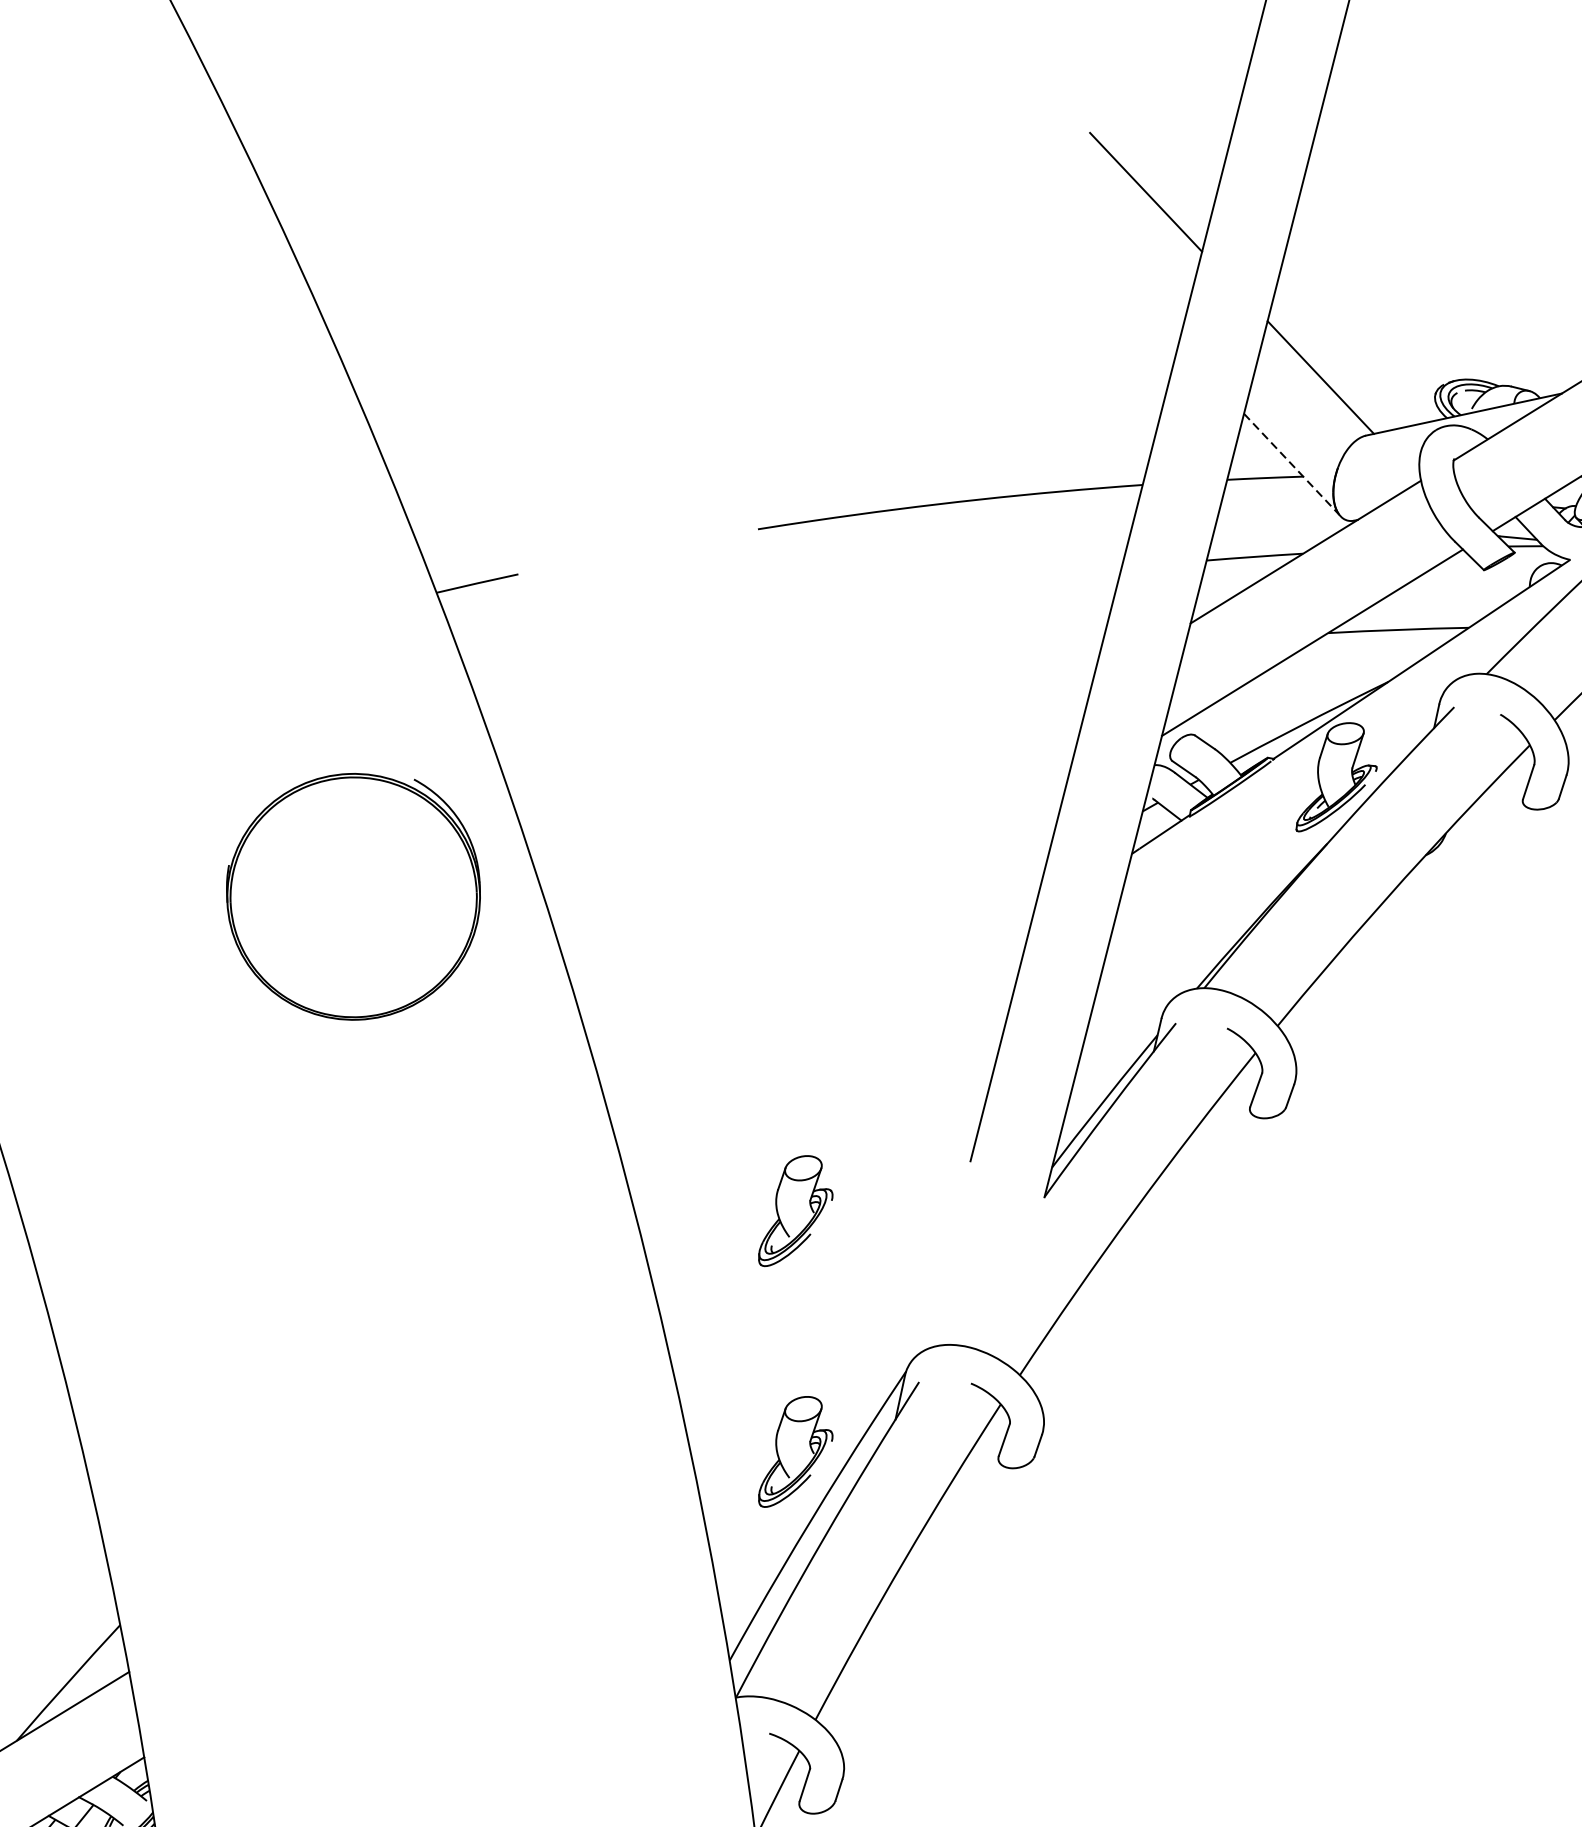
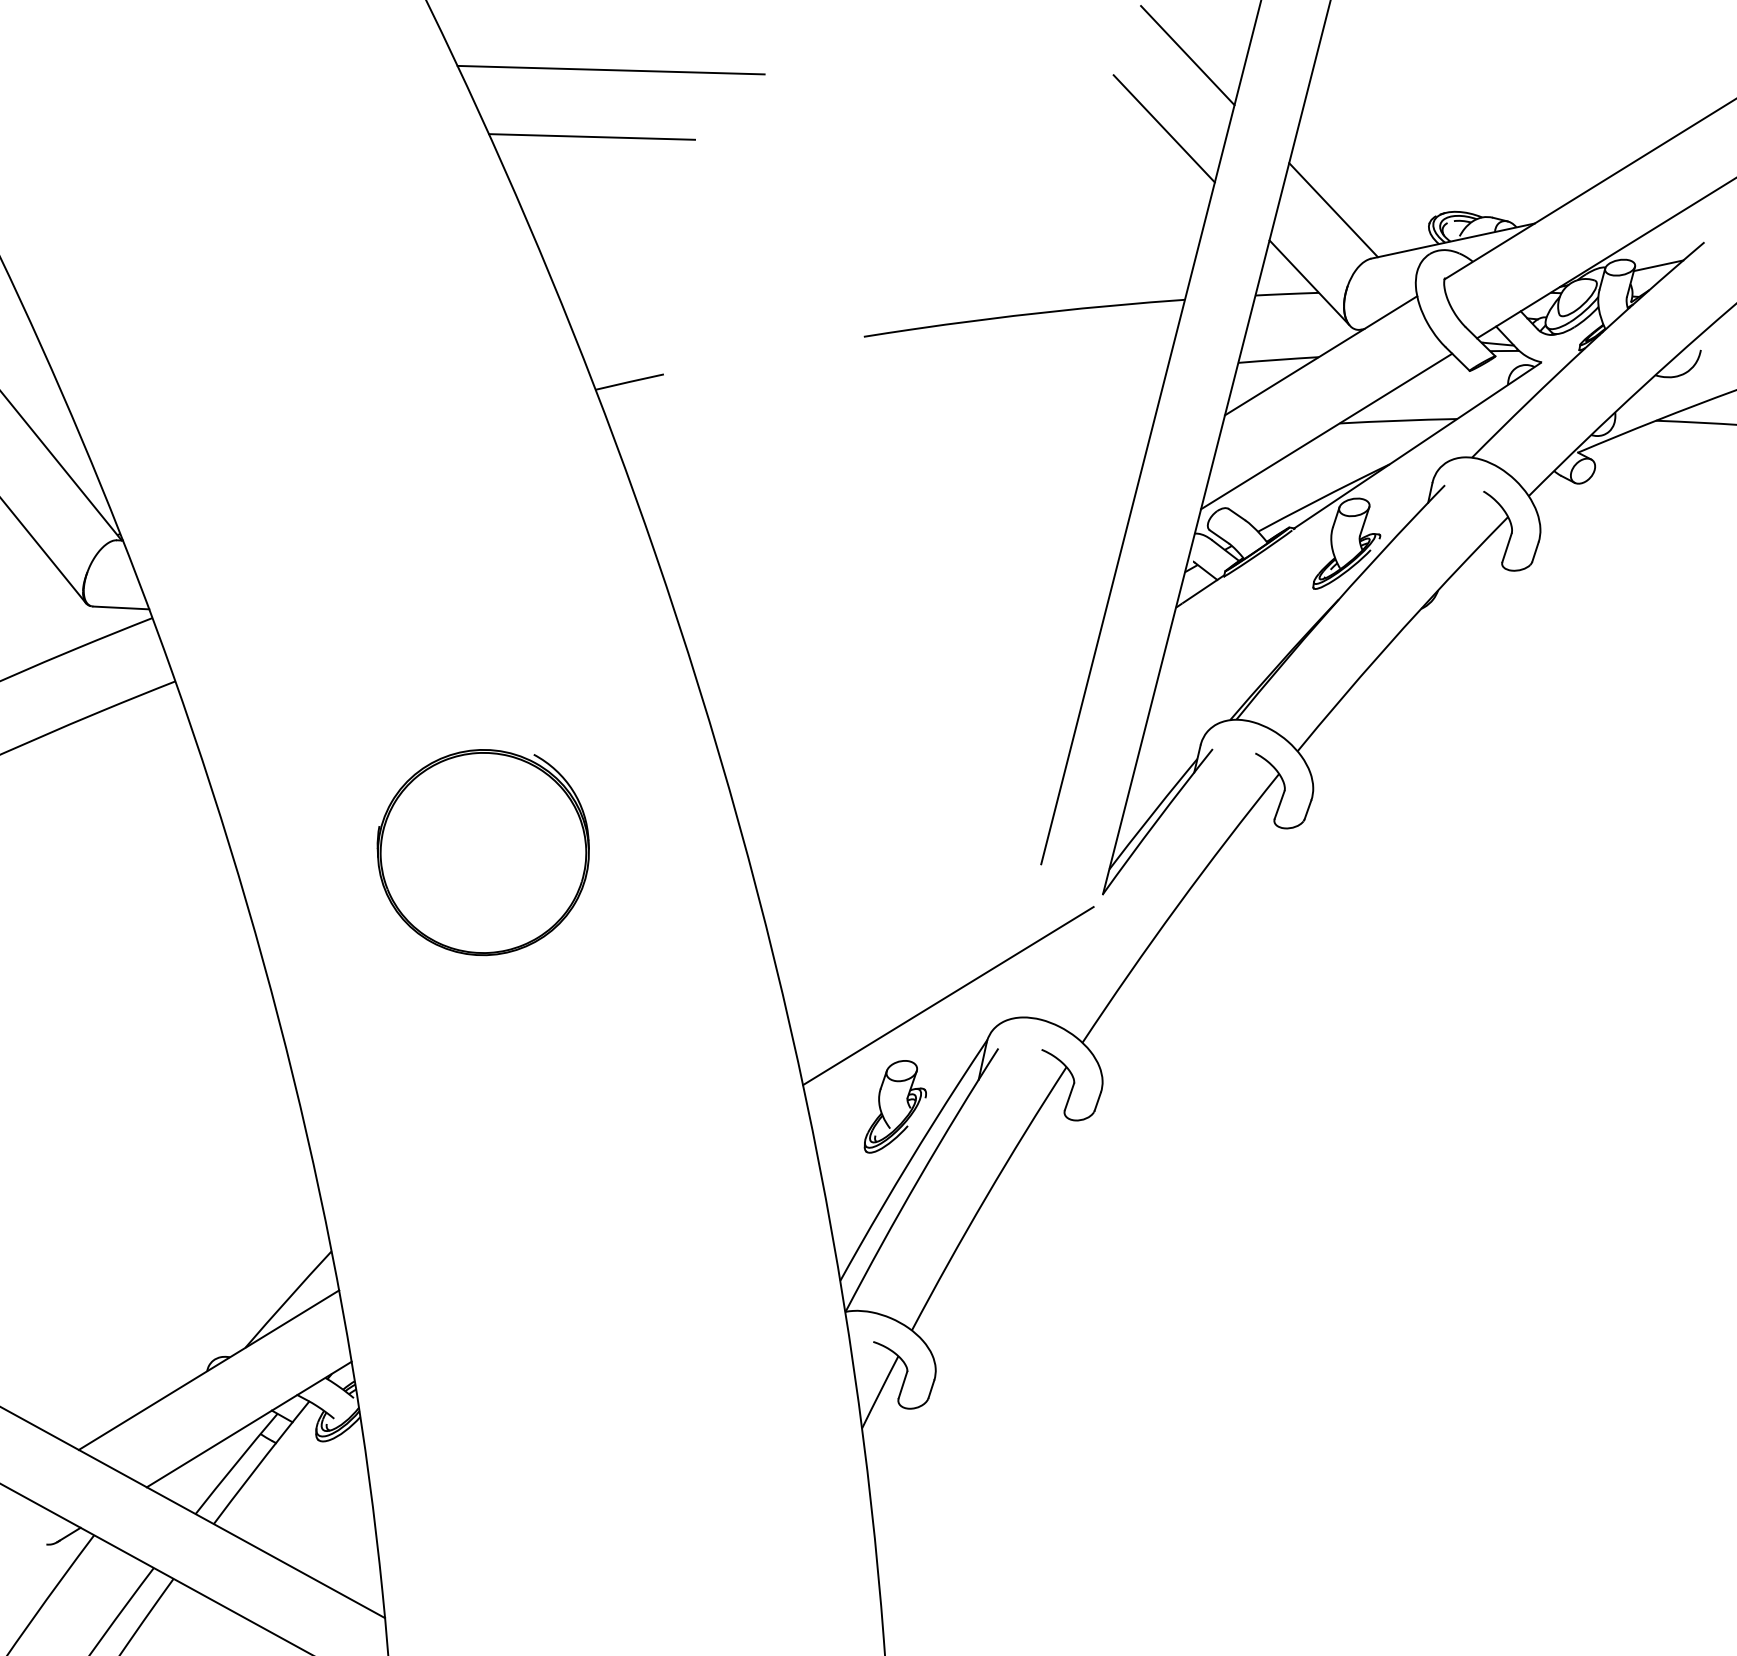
line: (454, 209) -> (610, 69), added
line: (1116, 279) -> (1163, 128), added
line: (432, 289) -> (592, 136), added
line: (1291, 464) -> (1309, 282), dashed -> solid
part: (352, 896) -> (482, 852), moved
part: (794, 1210) -> (894, 905), removed
line: (859, 1319) -> (948, 996), added

